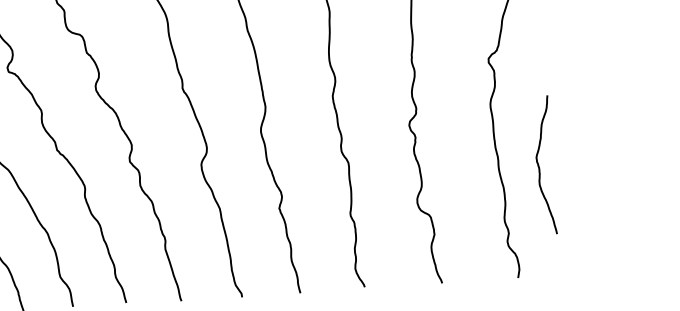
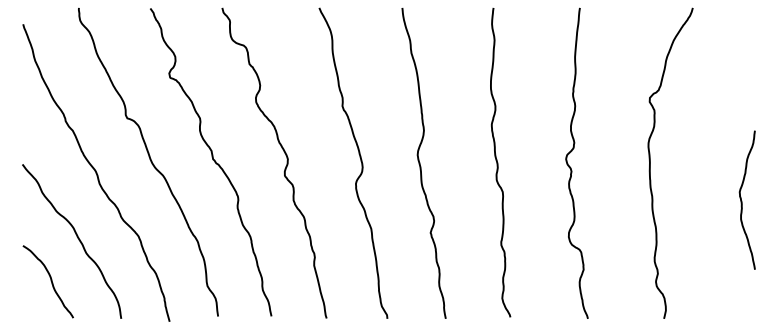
curve: (539, 165) -> (742, 200), moved

